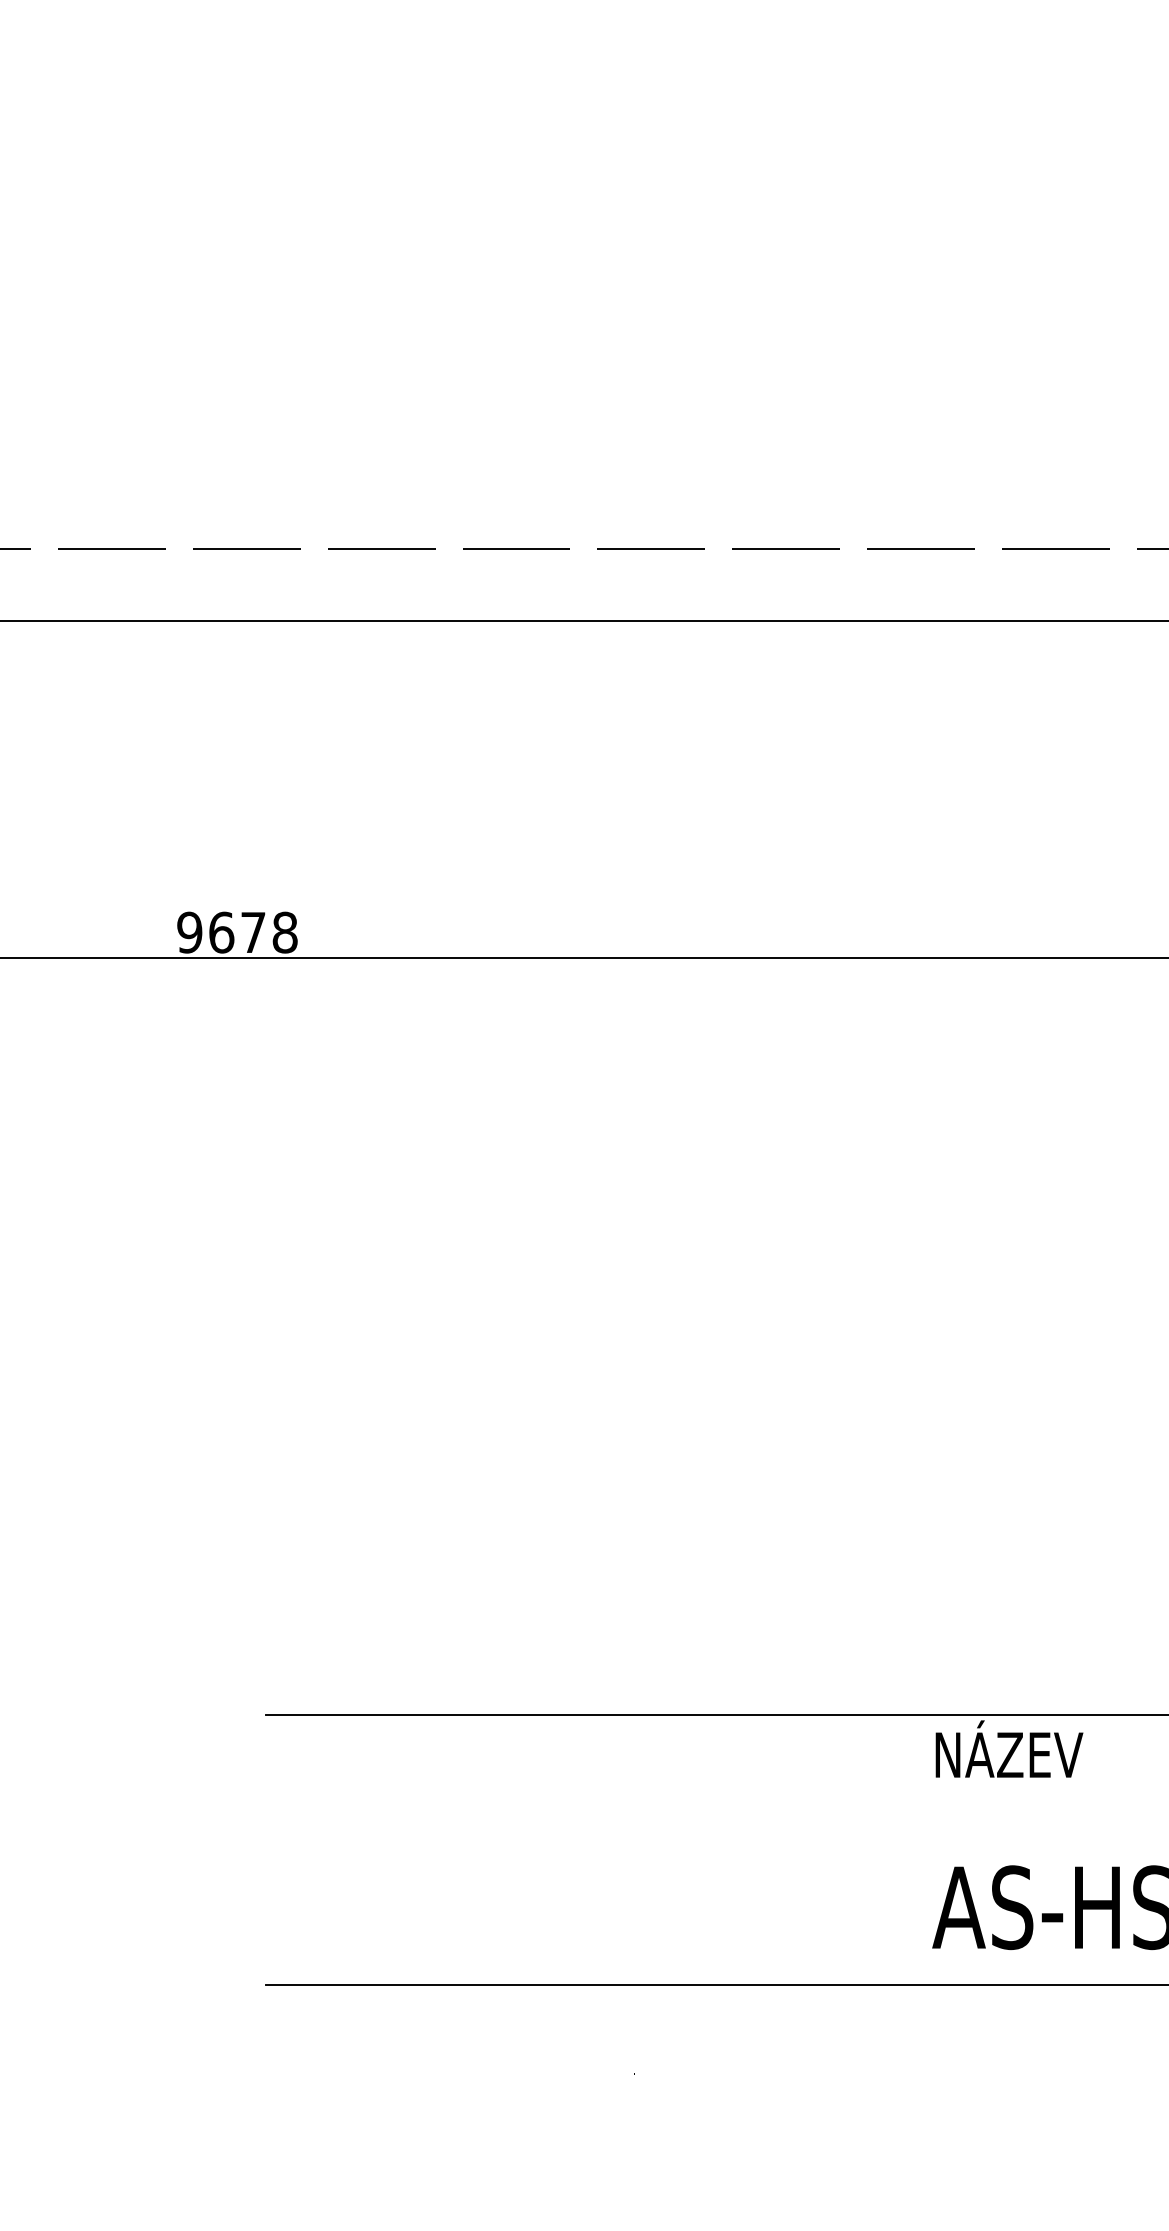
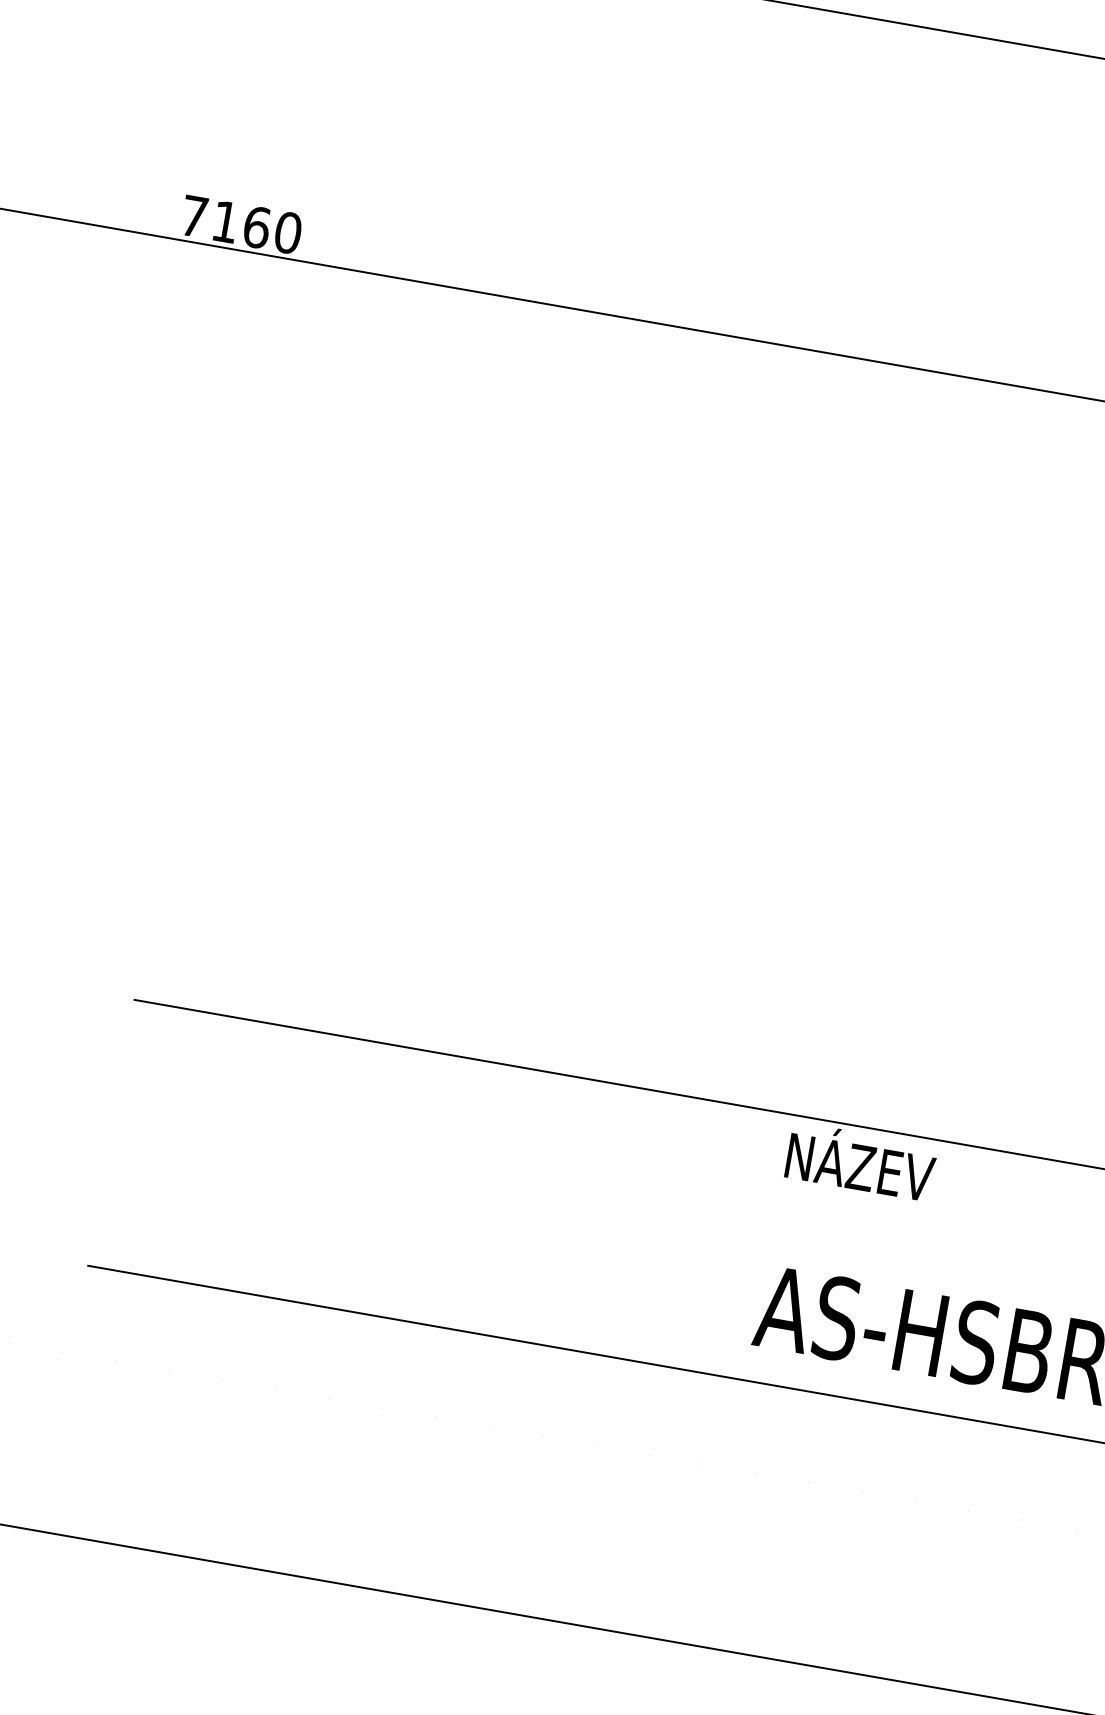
text: (237, 932) -> (241, 224), 9678 -> 7160

